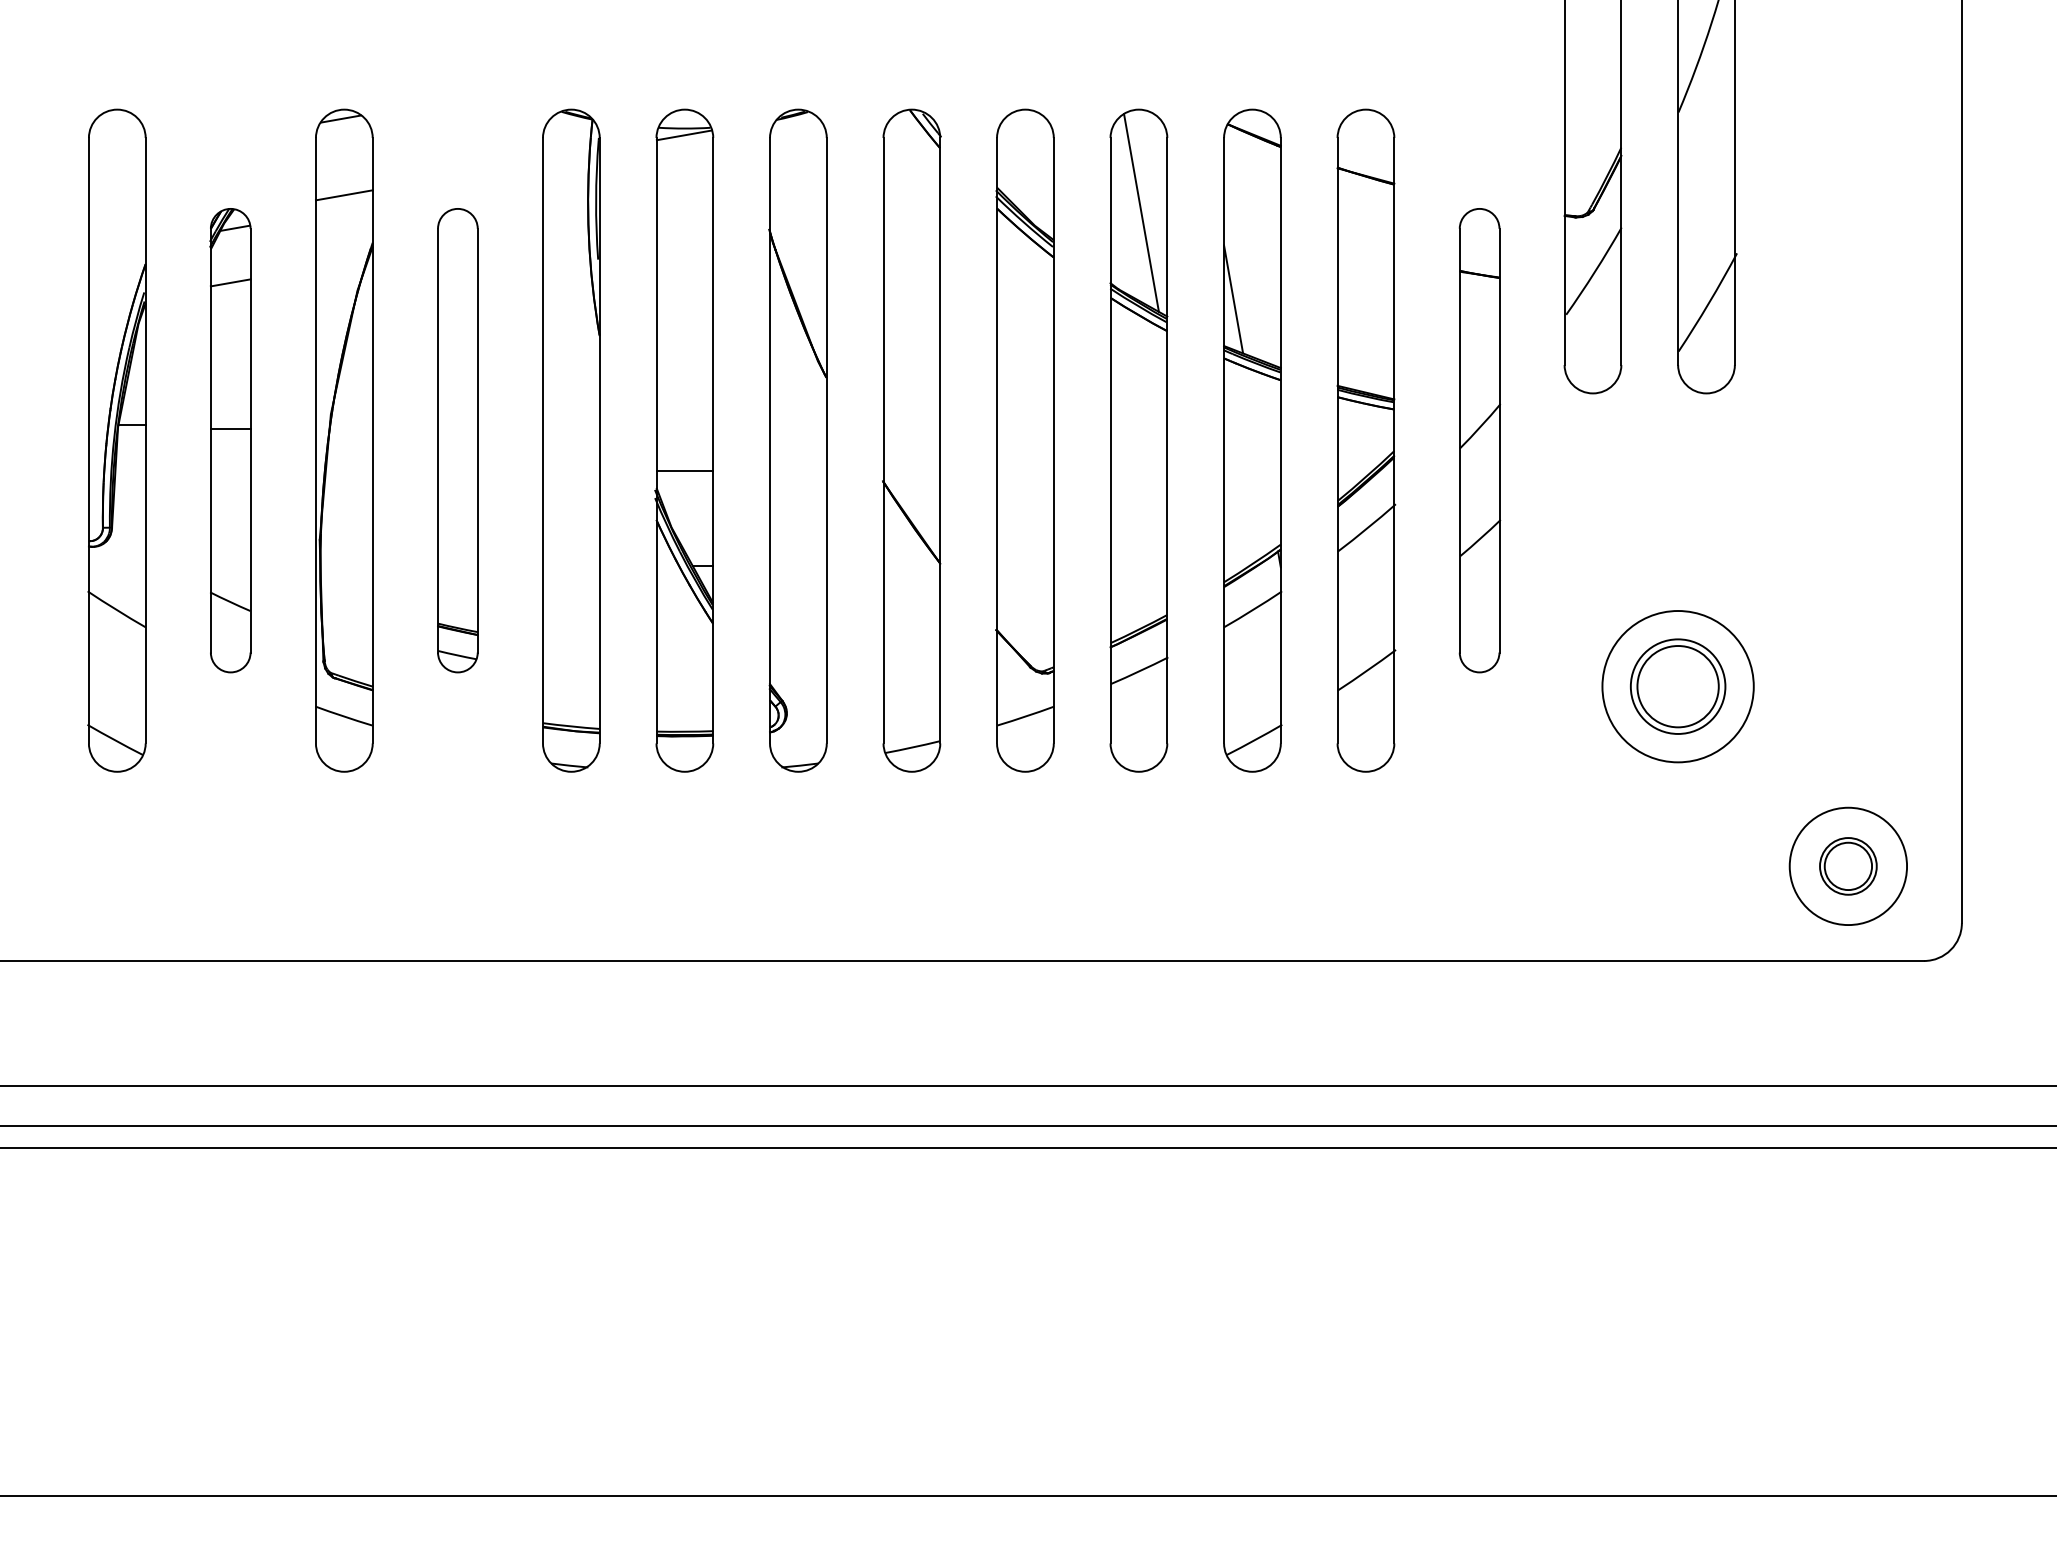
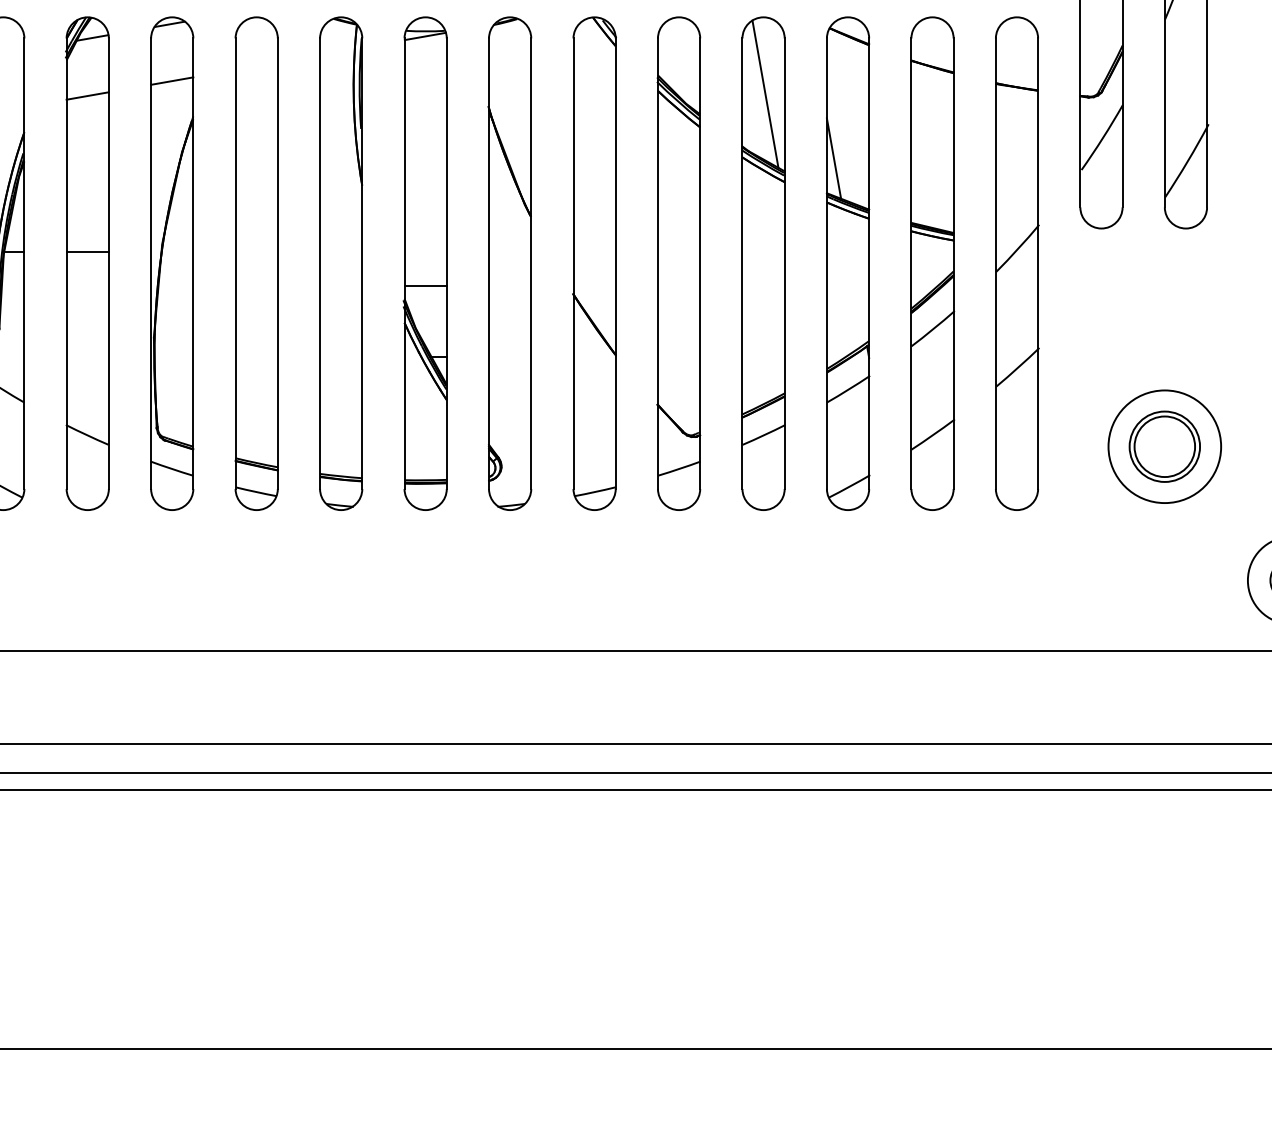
part: (230, 440) -> (87, 263), size x1.43
part: (457, 440) -> (256, 263), size x1.43
part: (1479, 440) -> (1017, 263), size x1.43

